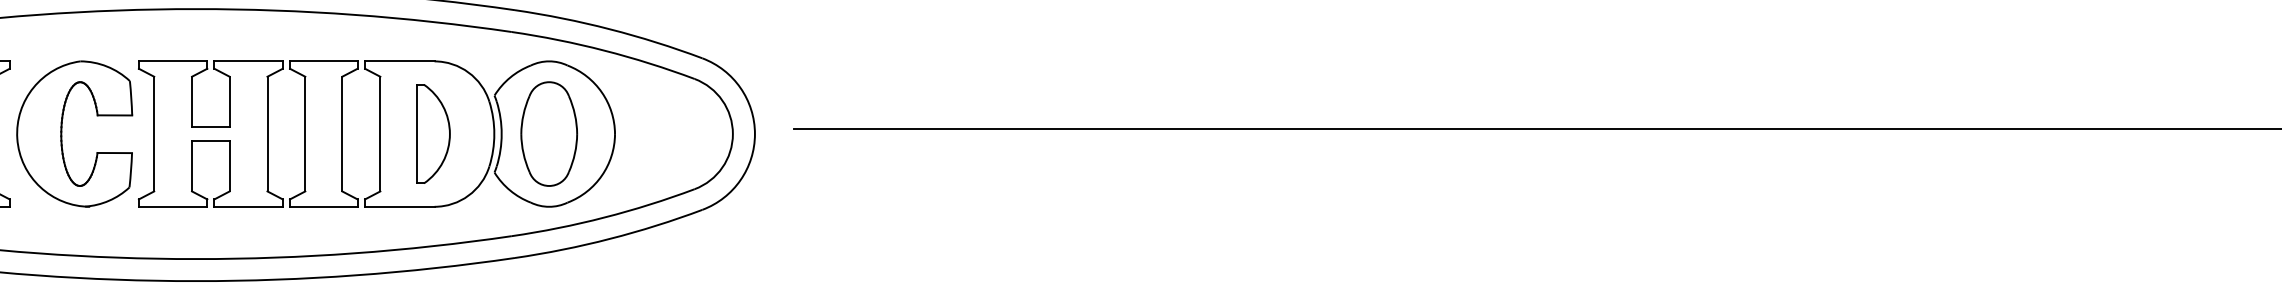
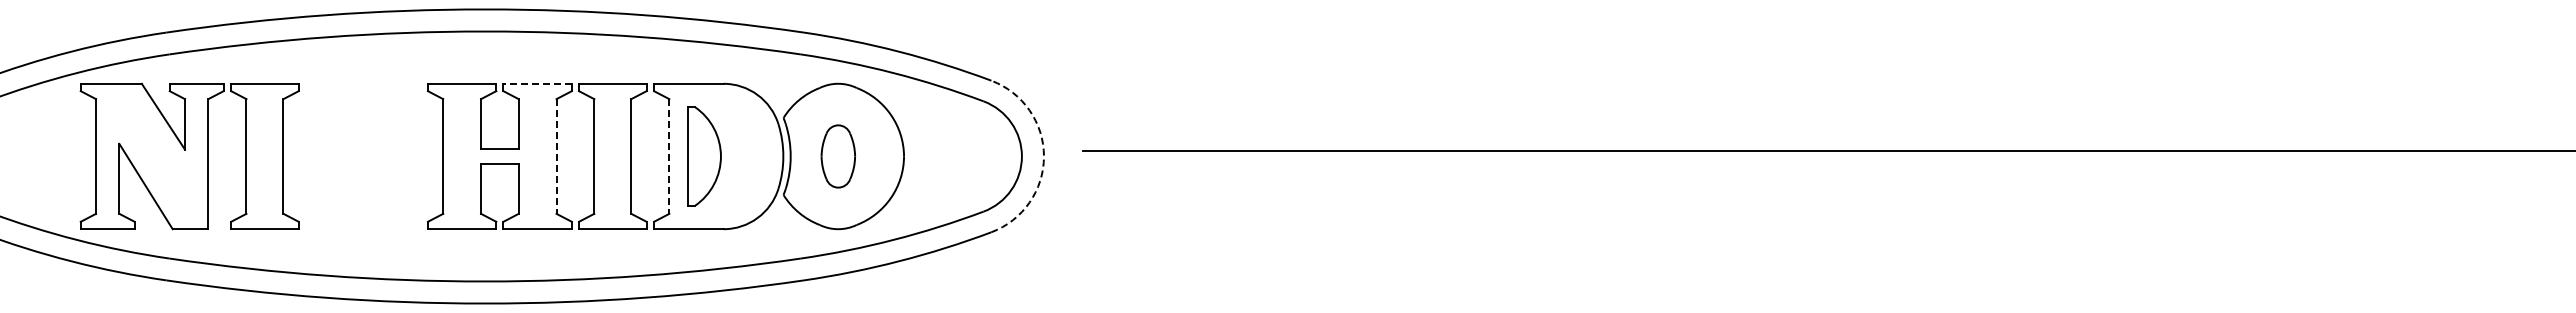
line: (248, 61) -> (537, 83), solid -> dashed
part: (62, 134) -> (351, 156), removed
line: (267, 134) -> (556, 156), solid -> dashed
line: (380, 134) -> (669, 156), solid -> dashed
part: (433, 134) -> (704, 156), moved
part: (549, 134) -> (838, 156), size x0.6
arc: (754, 134) -> (1043, 156), solid -> dashed

